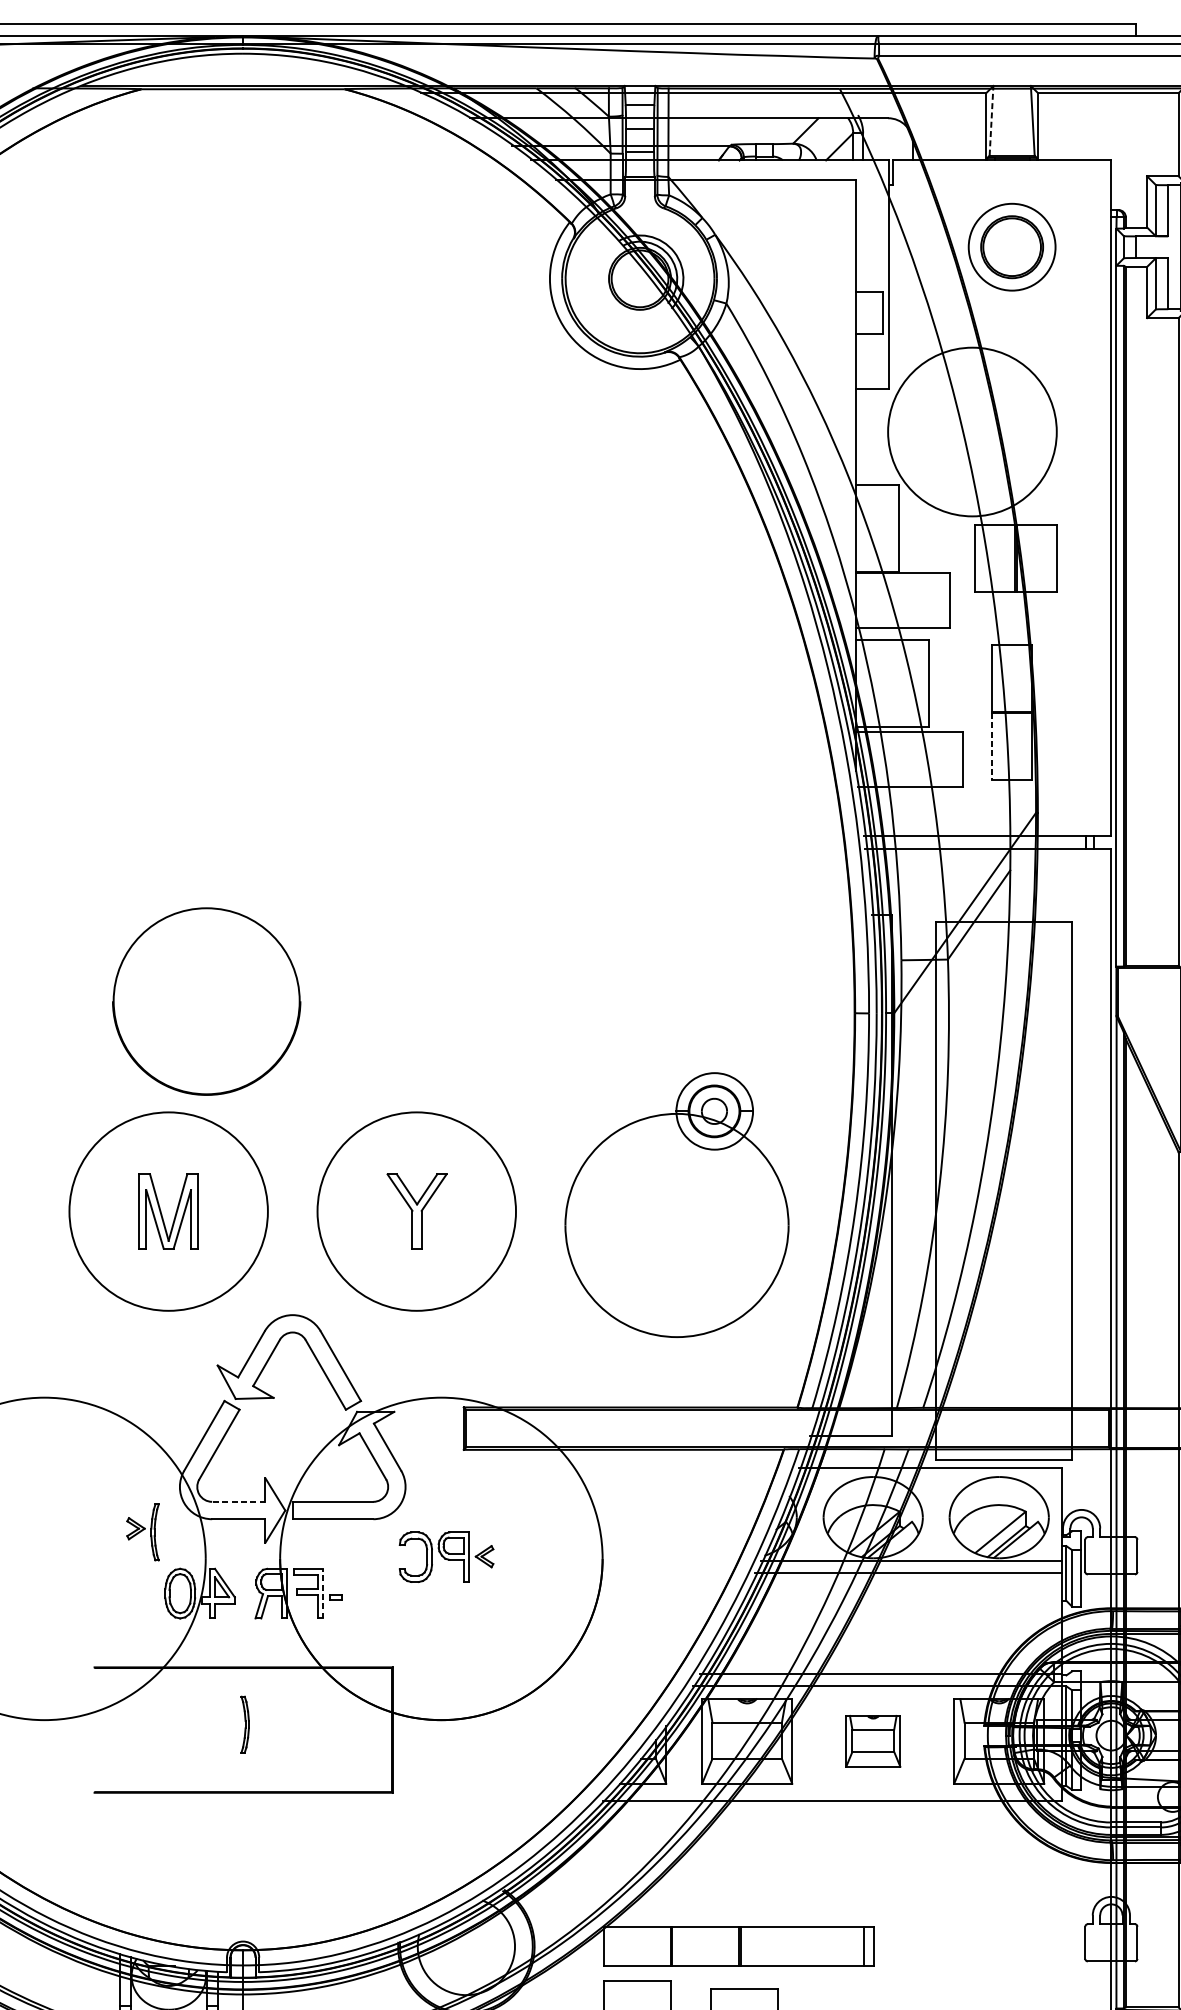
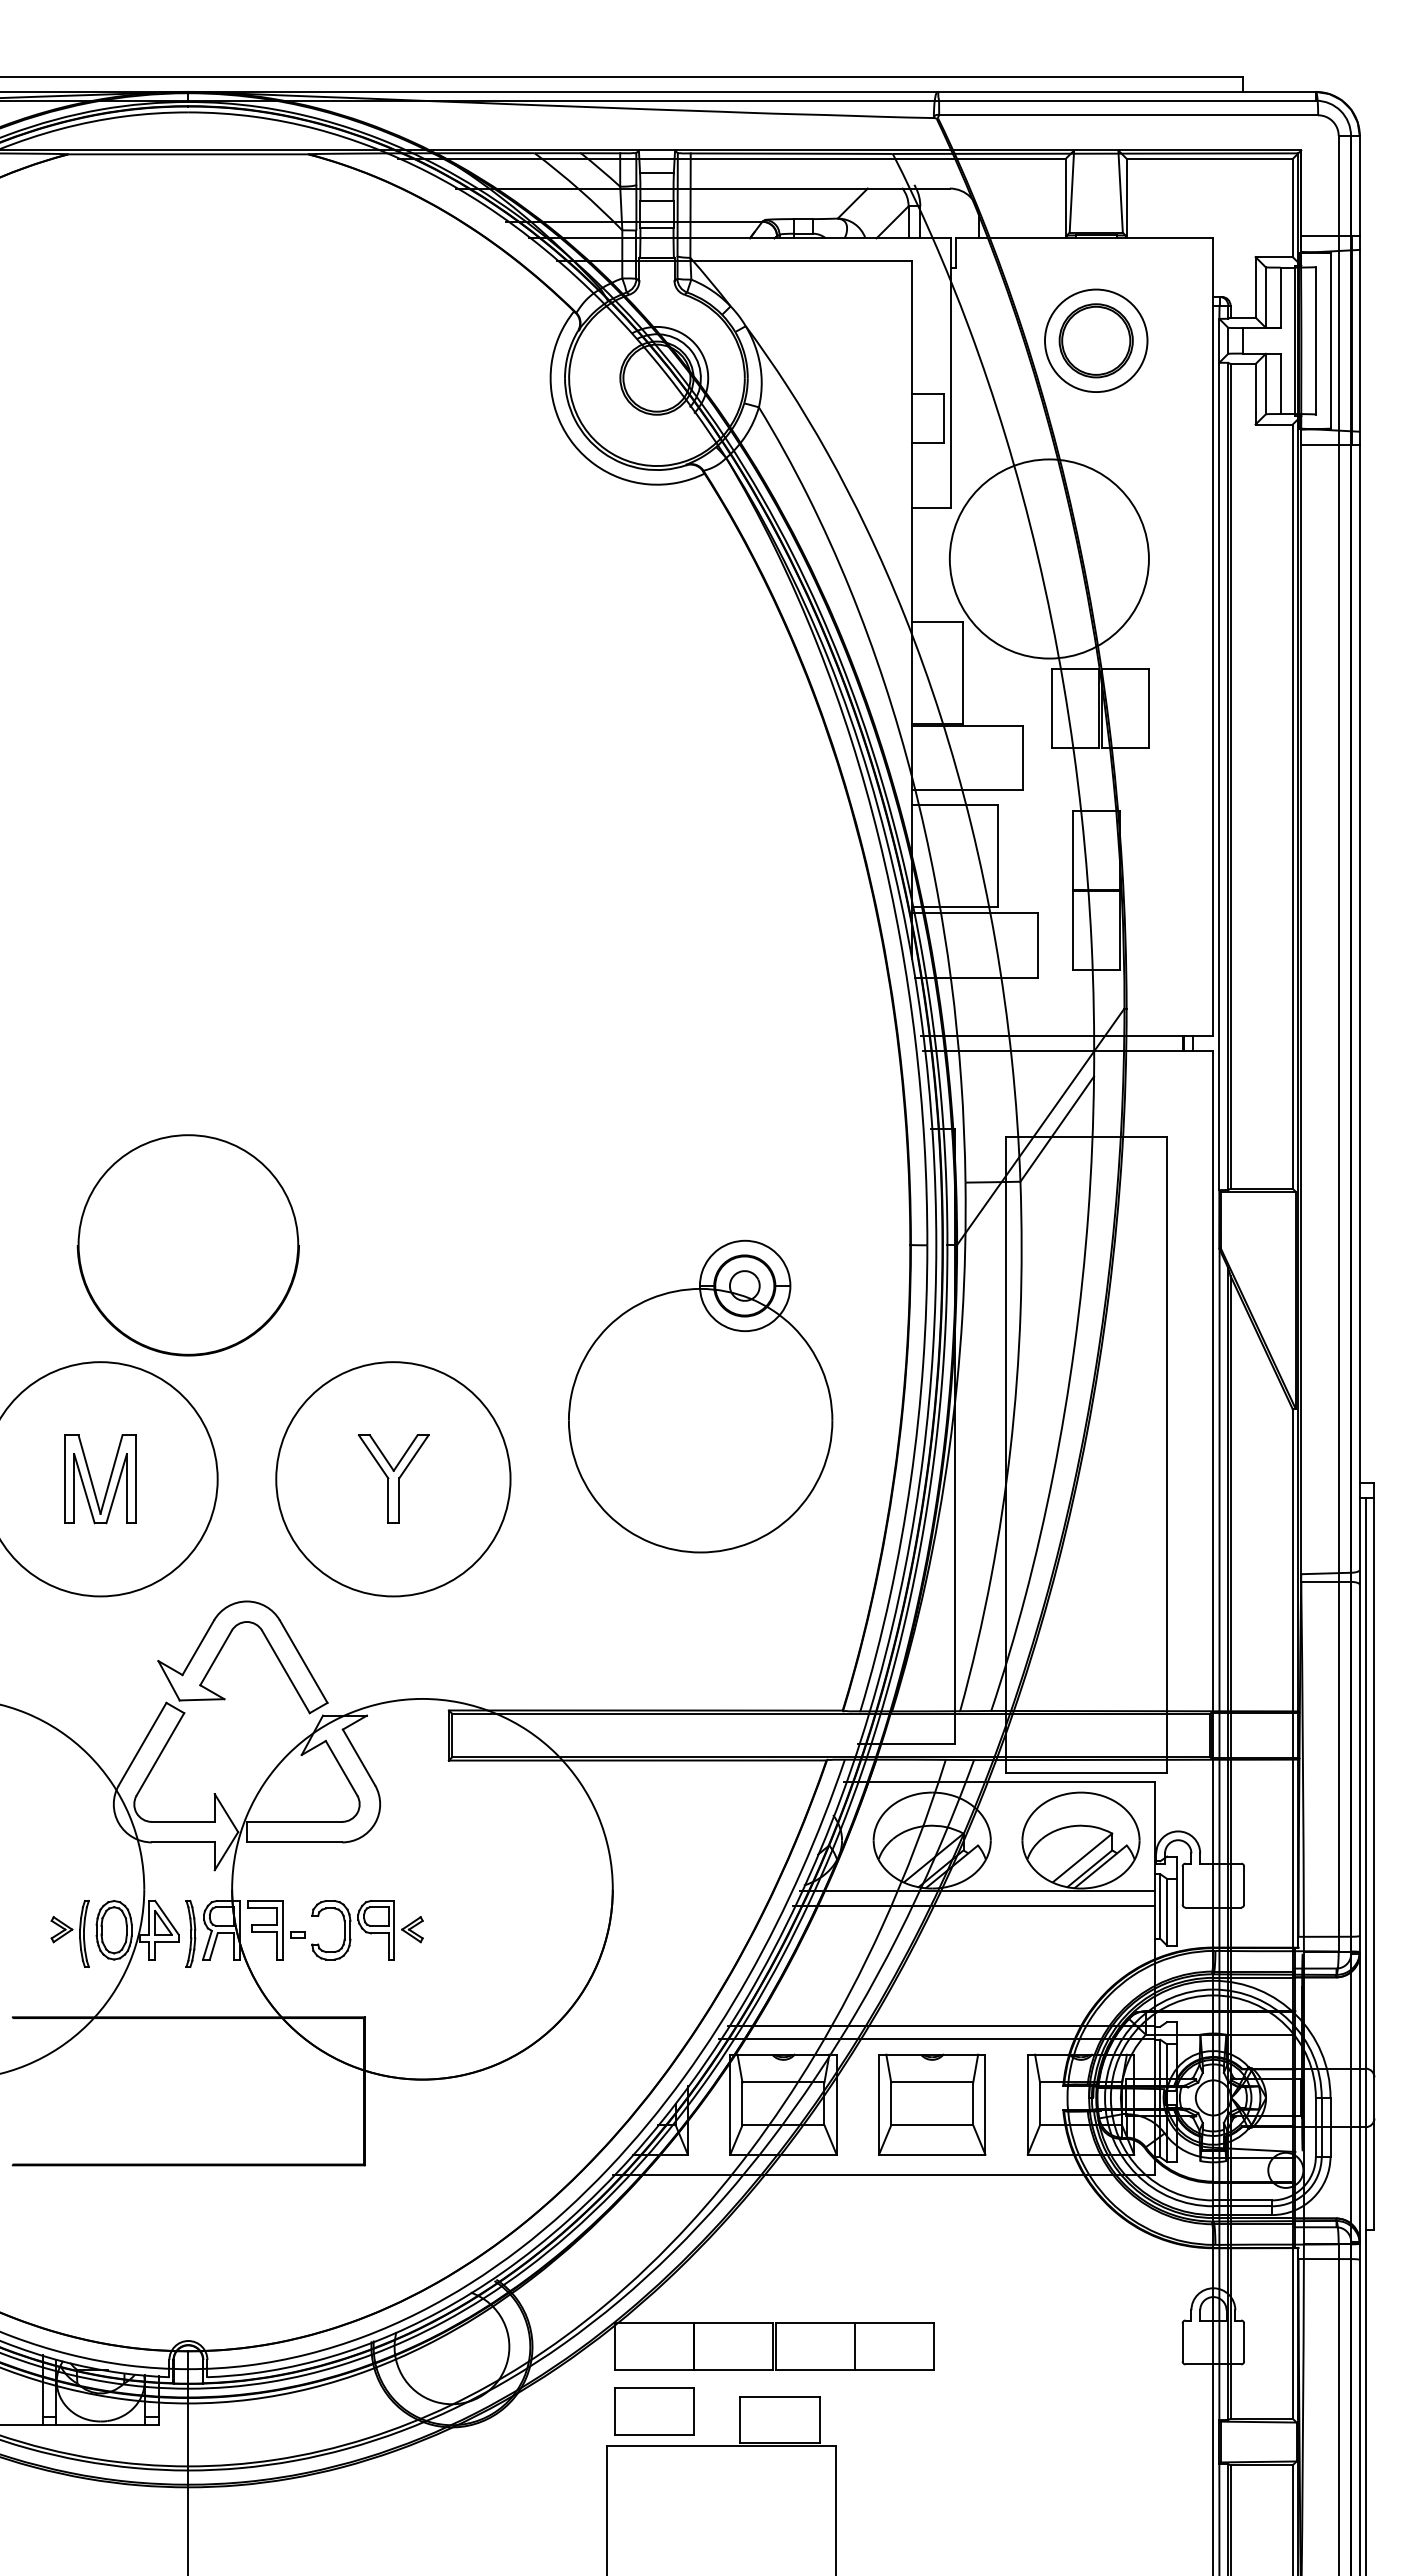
line: (991, 120) -> (1071, 191), dashed -> solid
line: (992, 746) -> (1072, 930), dashed -> solid
part: (205, 1001) -> (187, 1245), moved
part: (676, 1205) -> (700, 1396), moved
line: (238, 1501) -> (182, 1821), dashed -> solid
part: (142, 1531) -> (69, 1933), moved
part: (446, 1557) -> (367, 1930), moved
line: (323, 1592) -> (283, 1929), dashed -> solid
part: (244, 1724) -> (190, 1933), moved
part: (873, 1741) -> (932, 2104), size x1.67
line: (864, 1946) -> (854, 2346), moved

